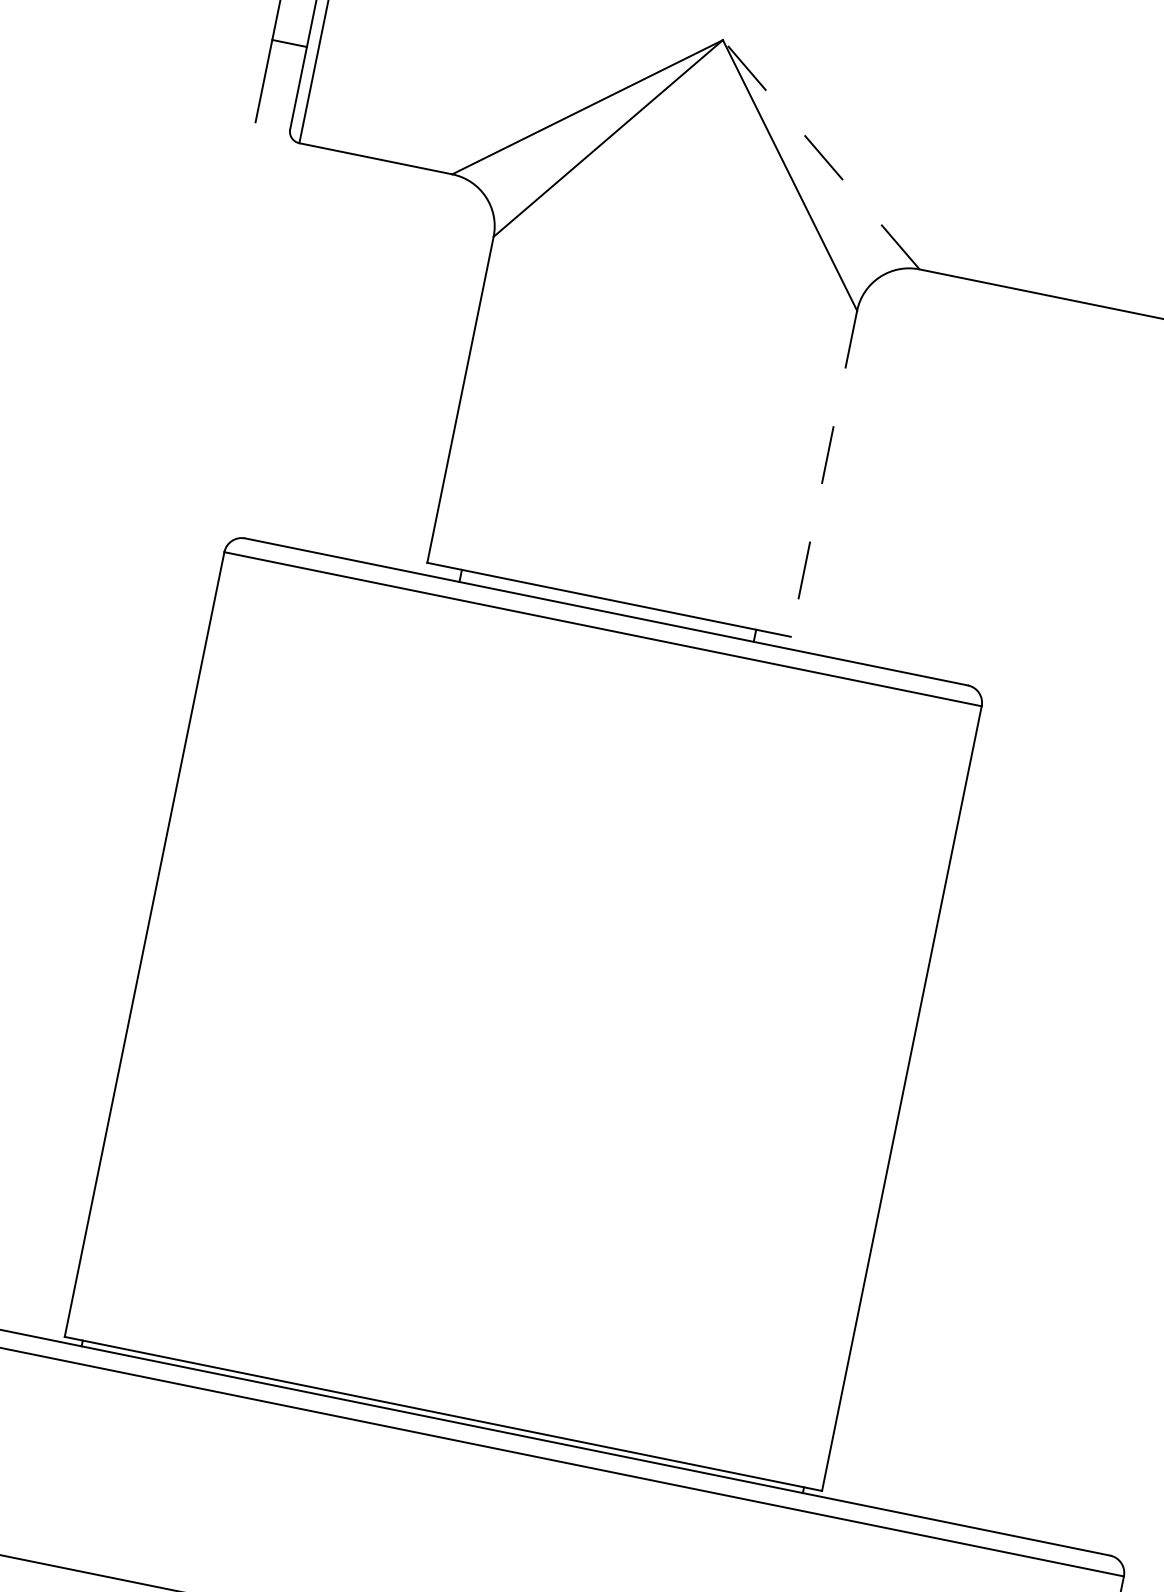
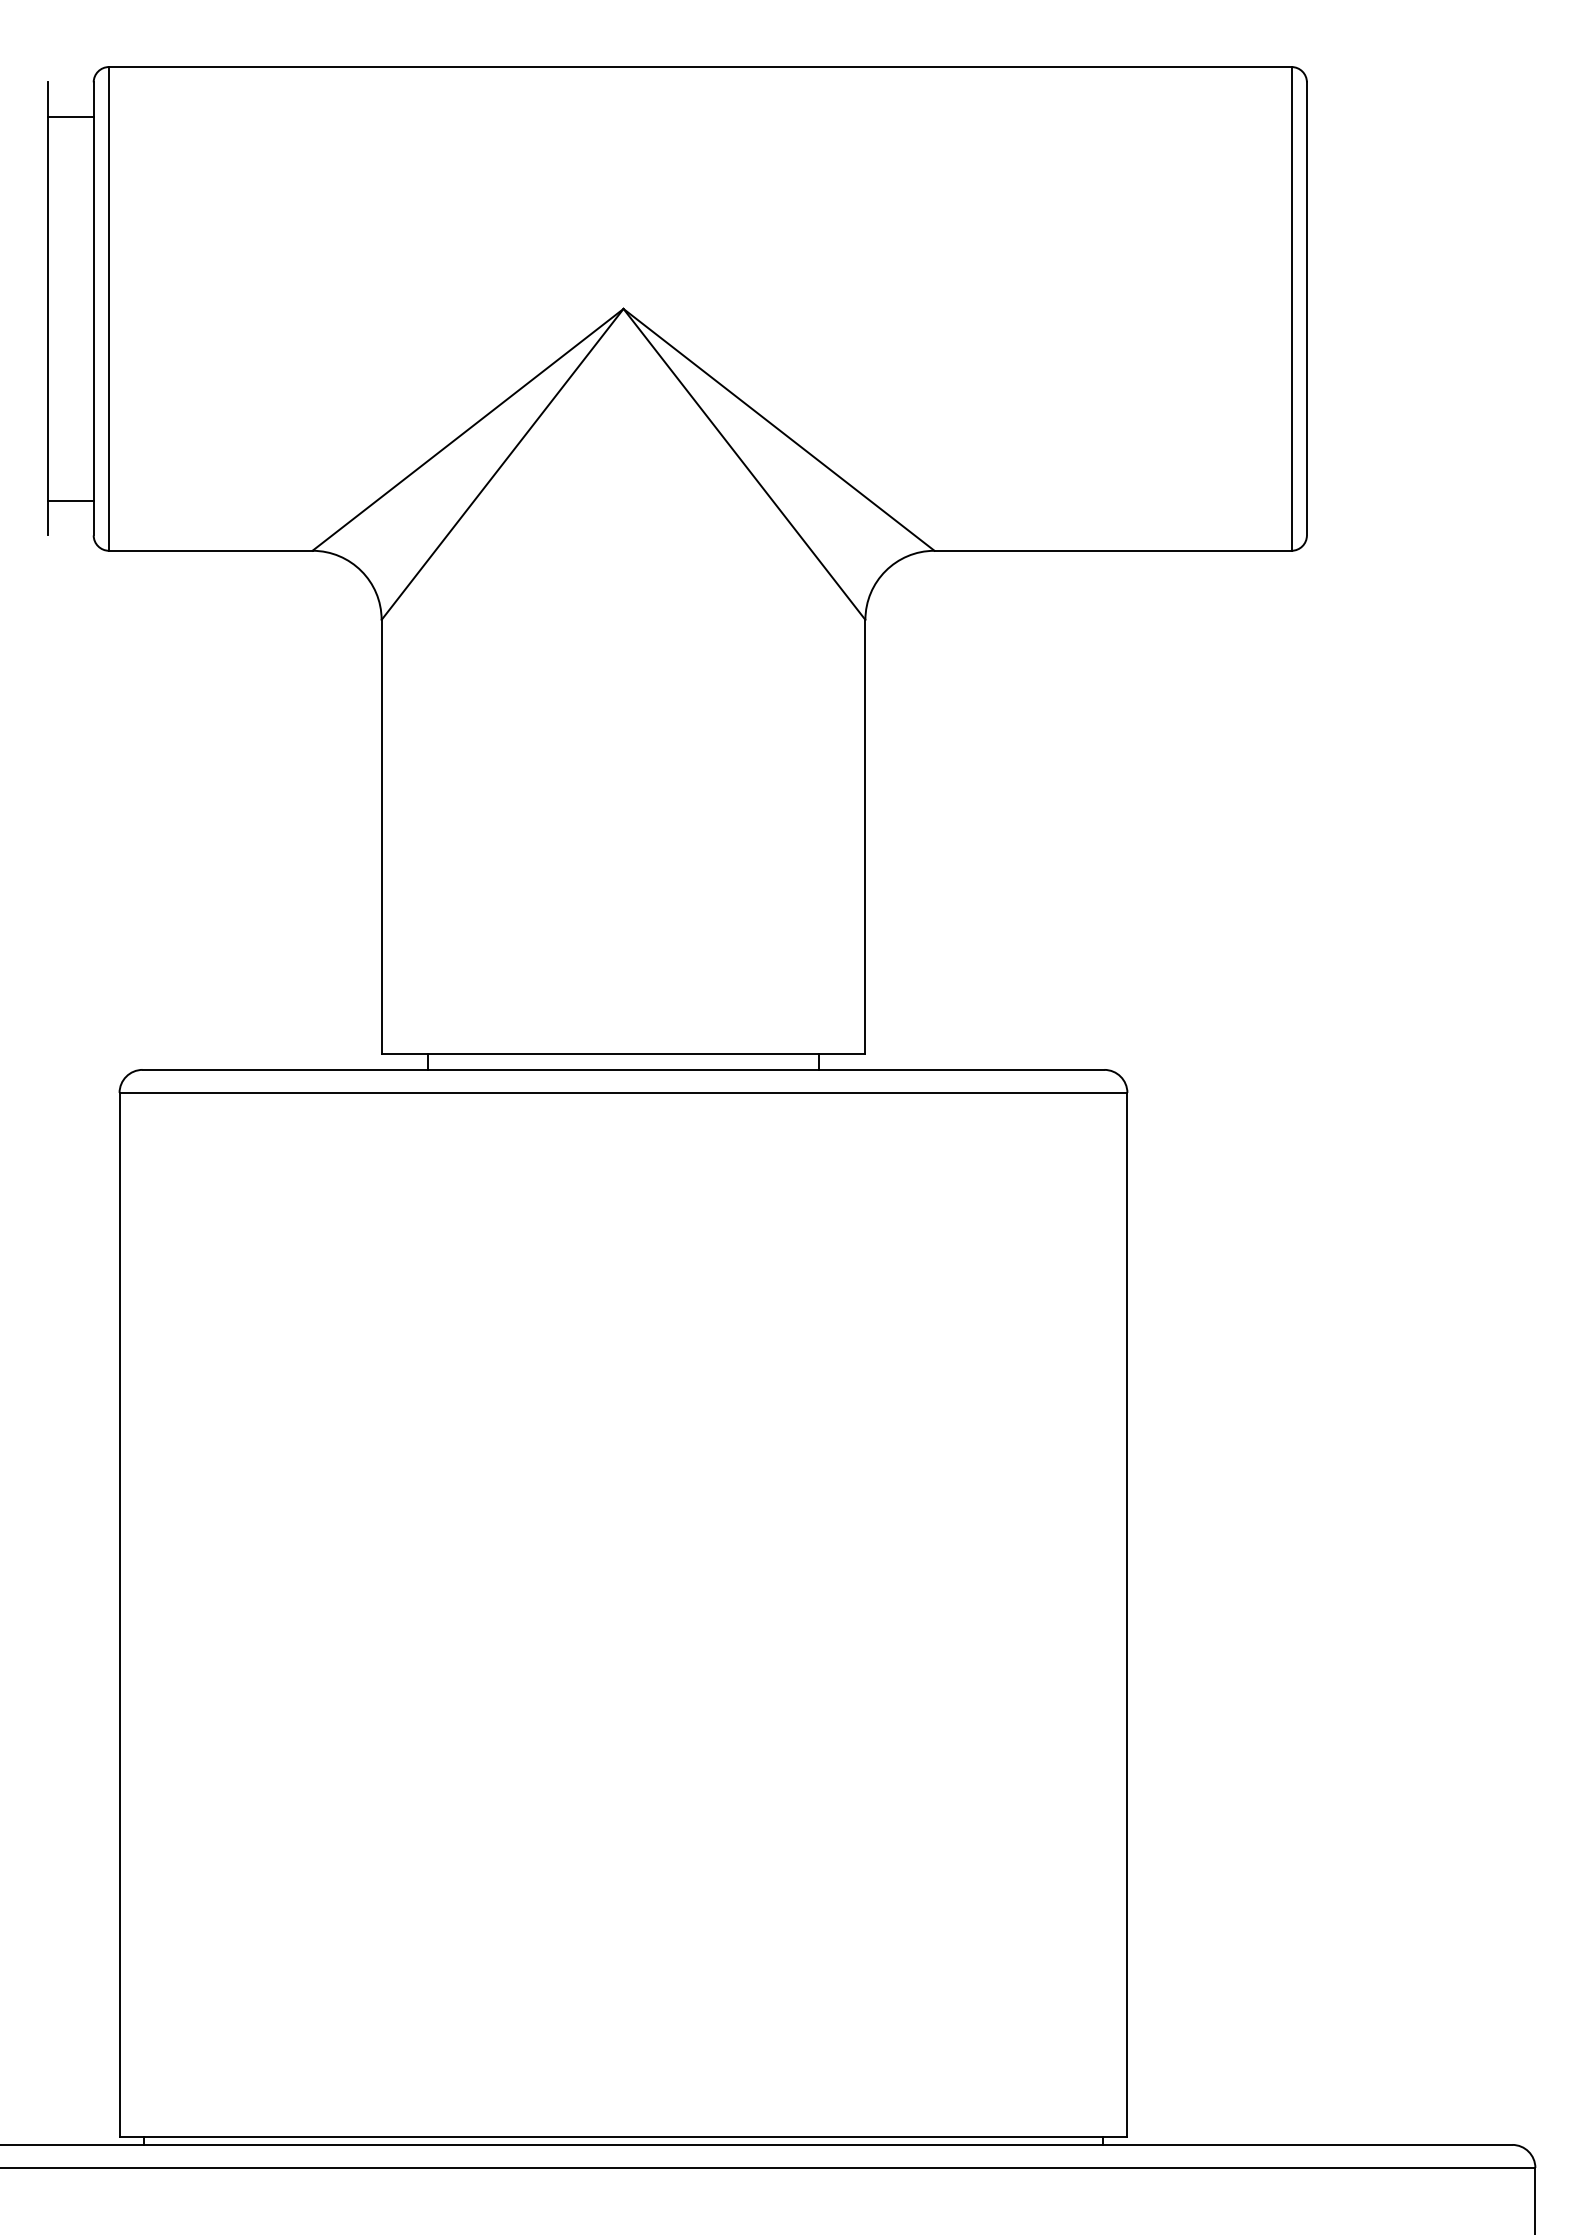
line: (289, 43) -> (70, 500), moved
line: (821, 154) -> (779, 429), dashed -> solid
line: (824, 473) -> (865, 836), dashed -> solid

